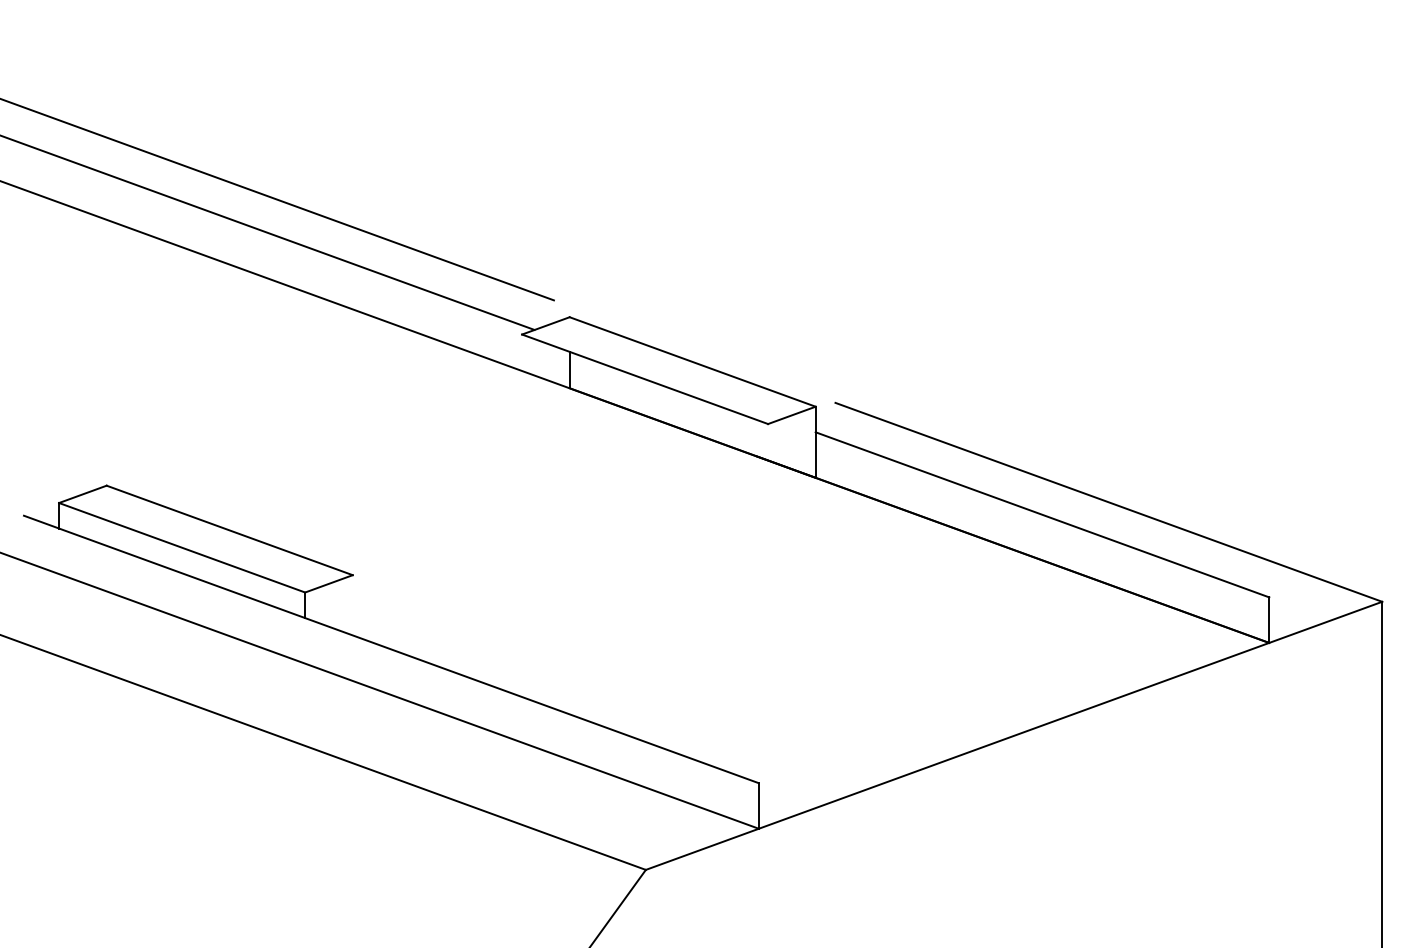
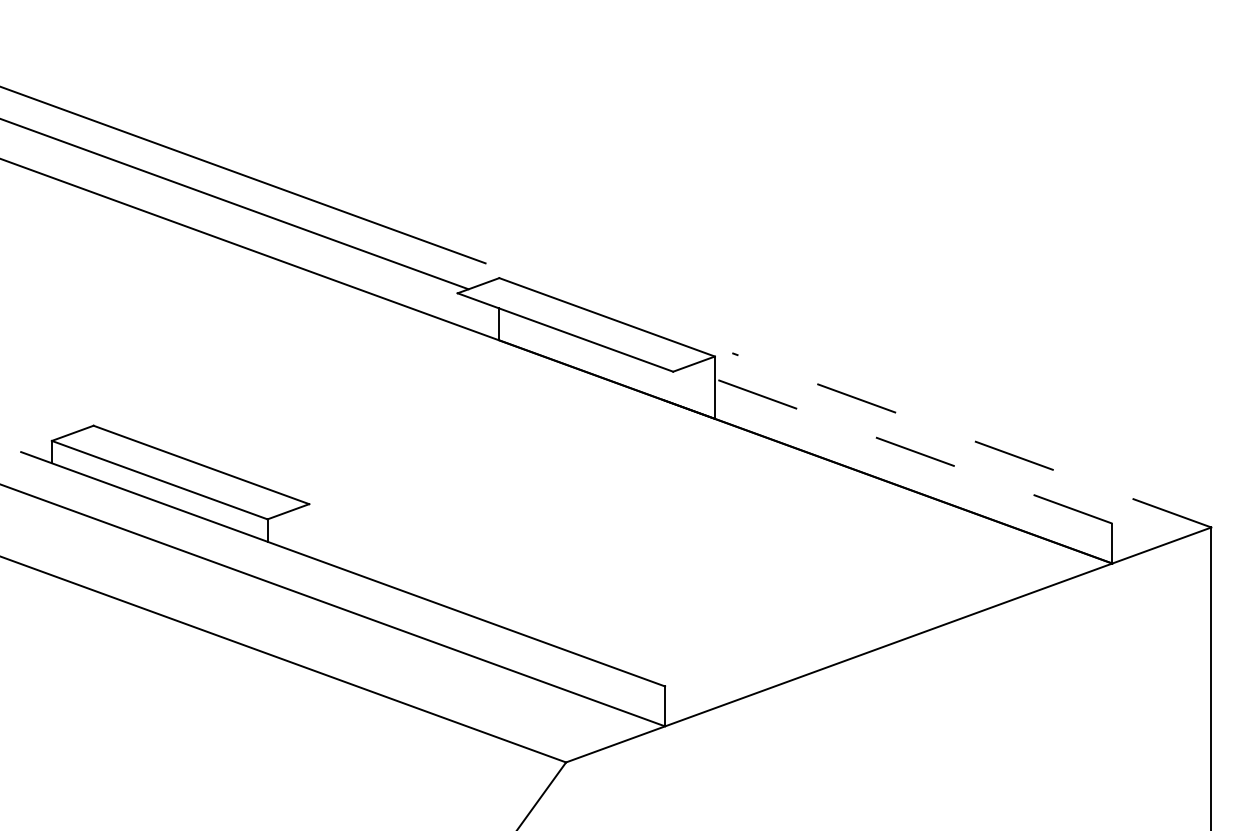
line: (1108, 502) -> (971, 440), solid -> dashed
line: (1042, 514) -> (913, 450), solid -> dashed

